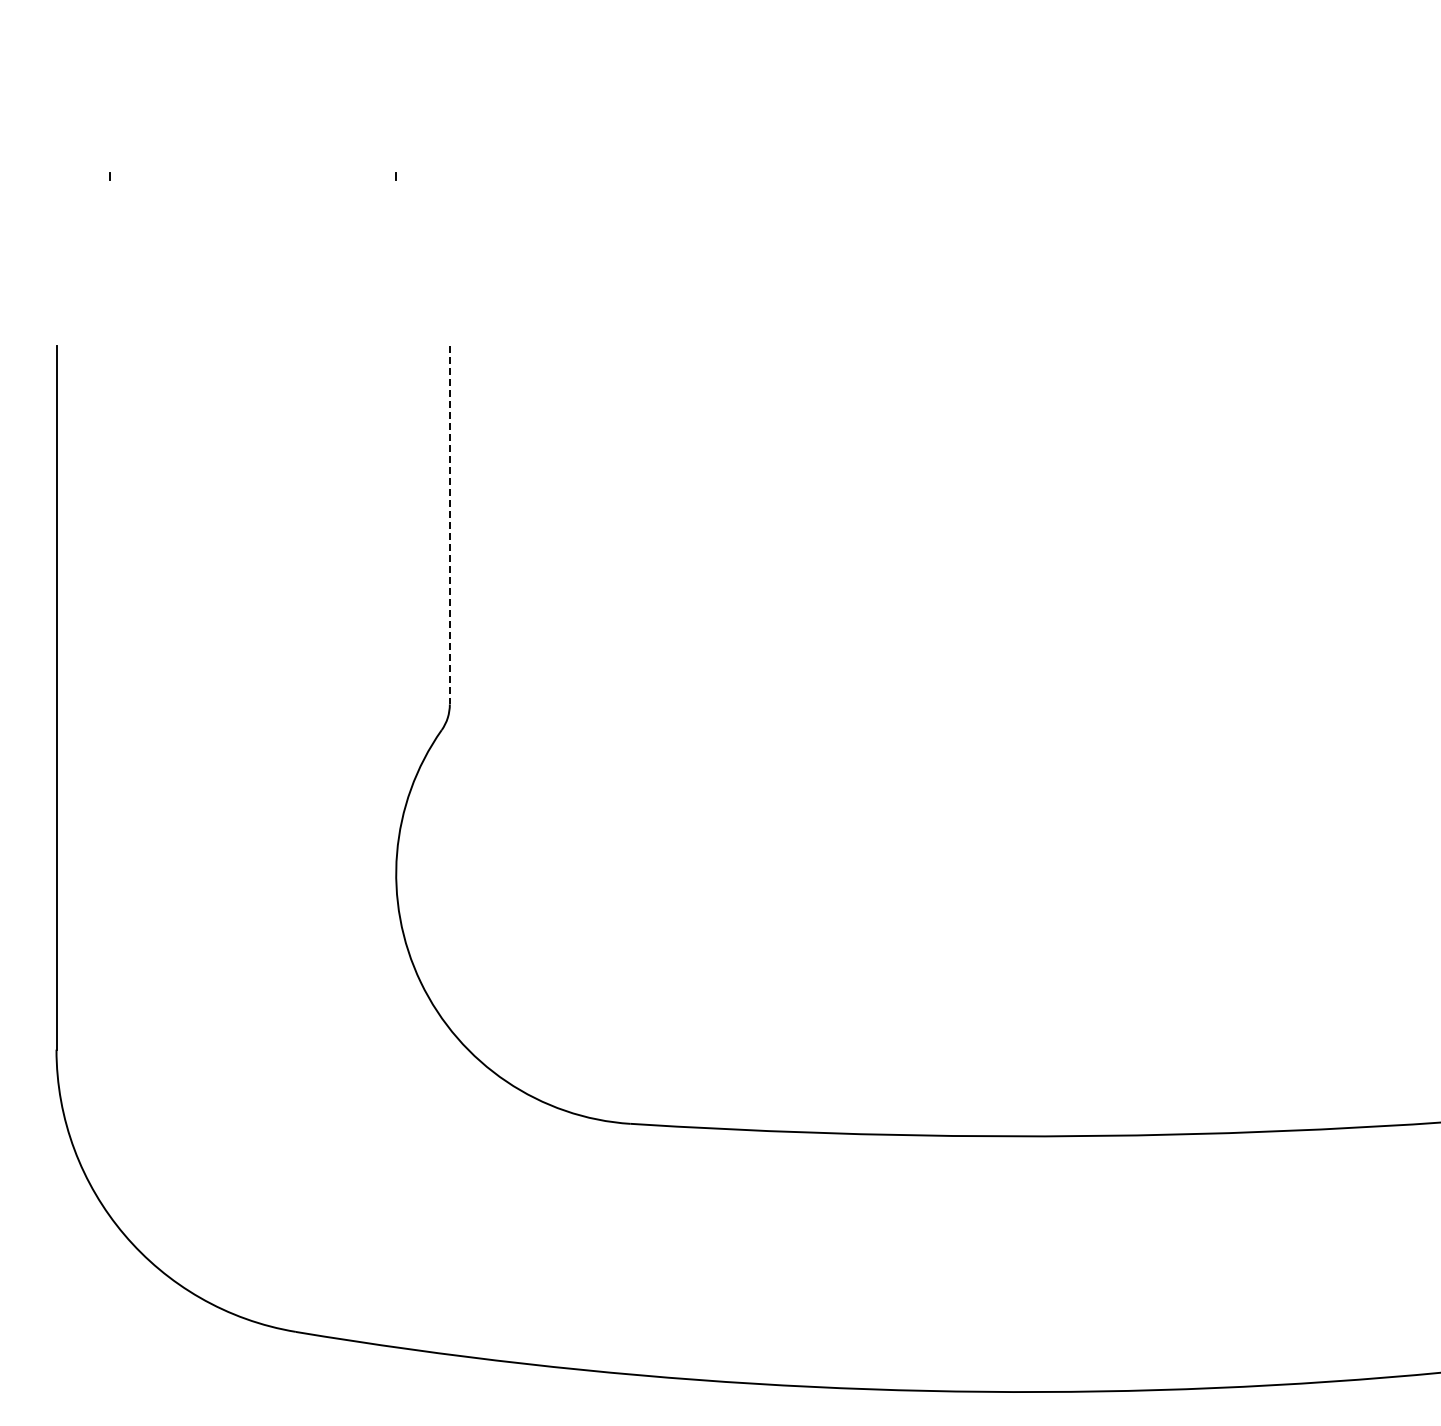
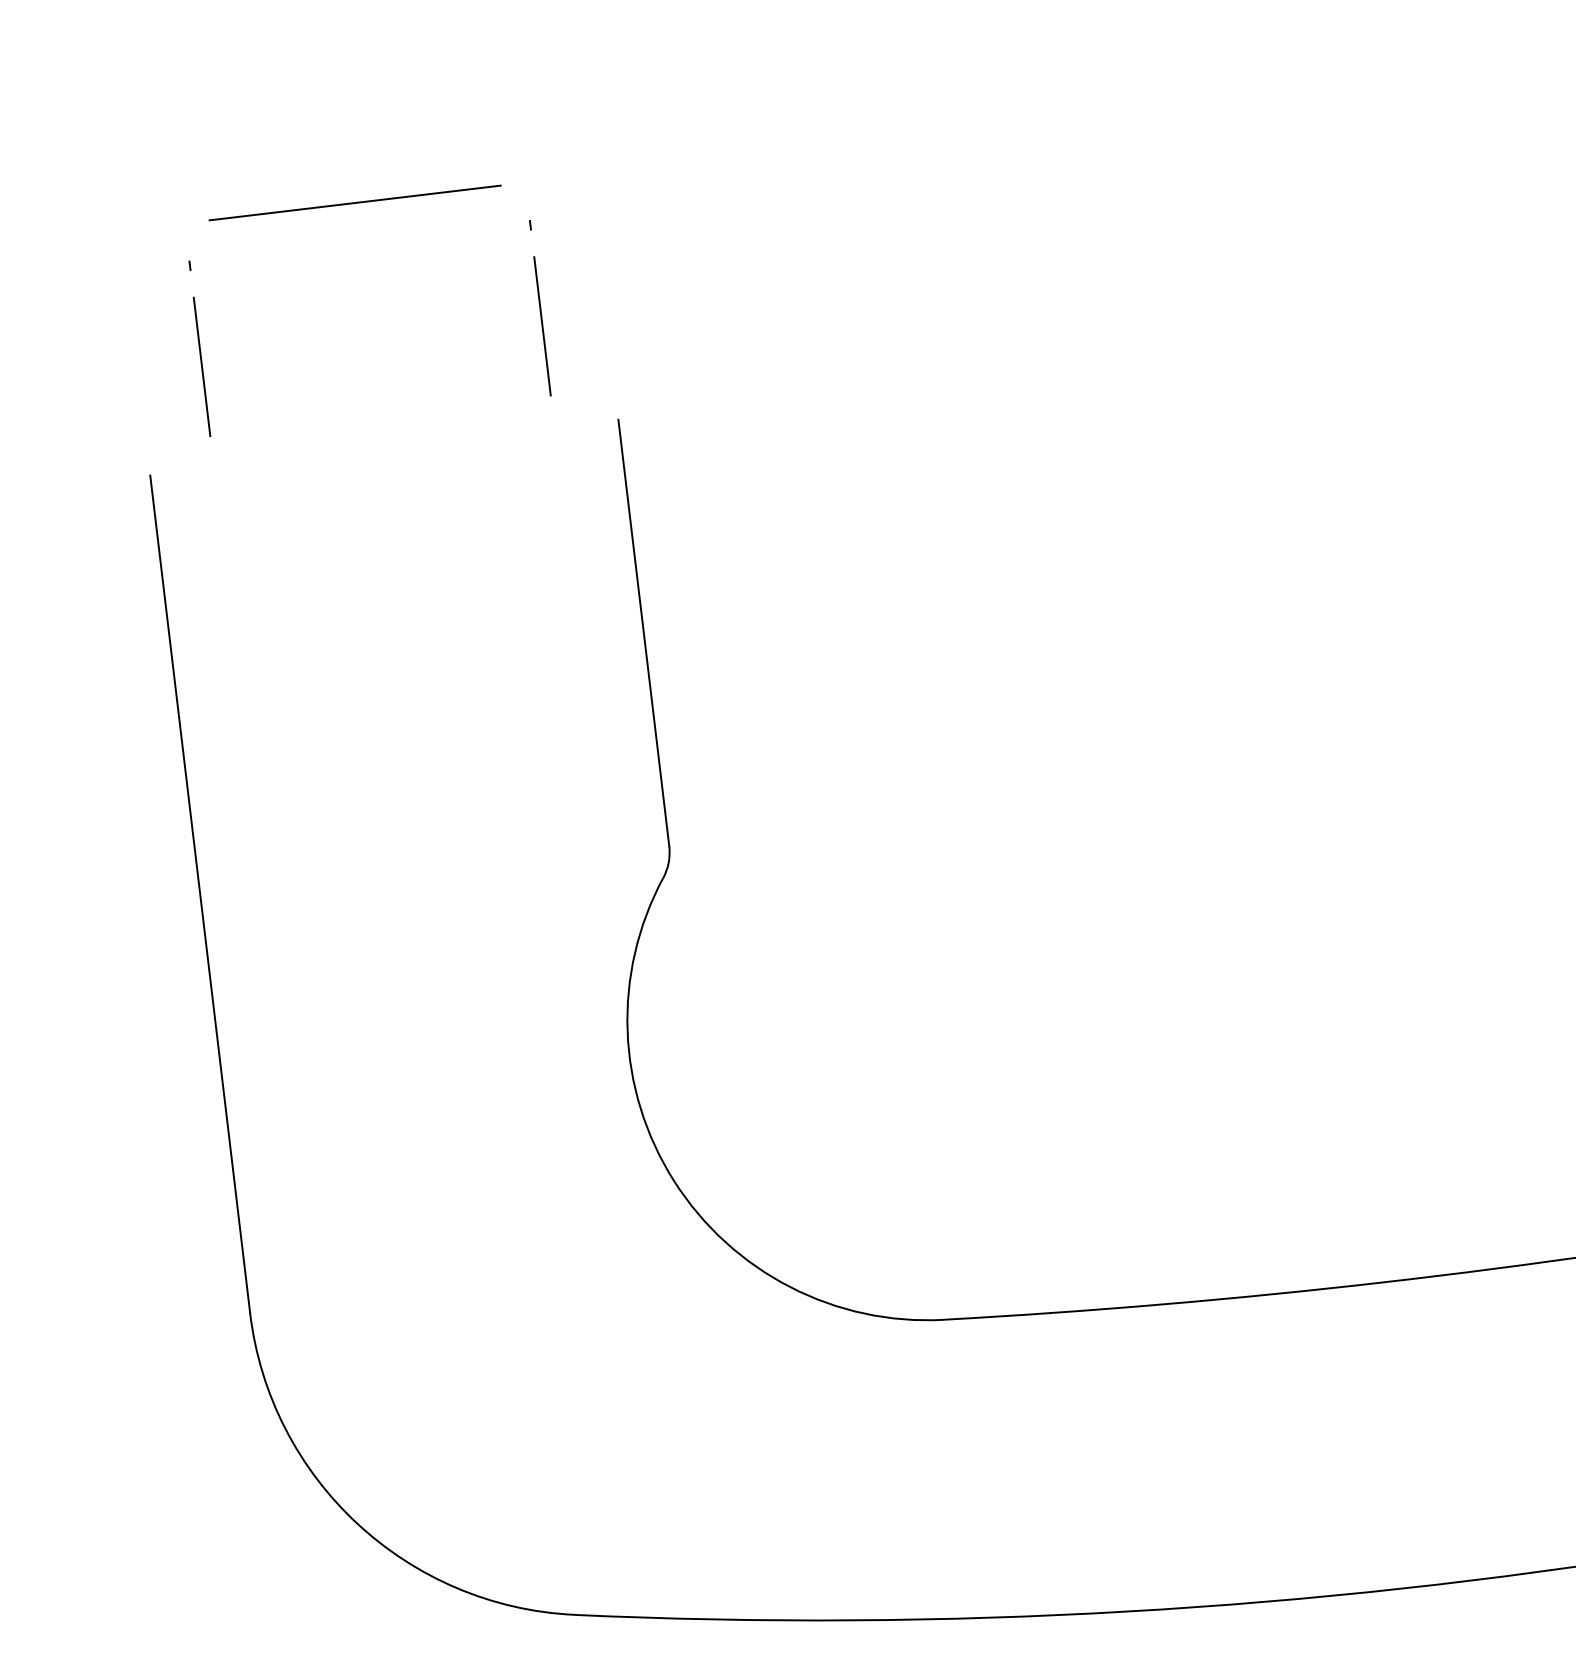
line: (252, 140) -> (354, 203), added
line: (395, 260) -> (541, 325), added
line: (110, 261) -> (202, 367), added
line: (449, 525) -> (643, 633), dashed -> solid

